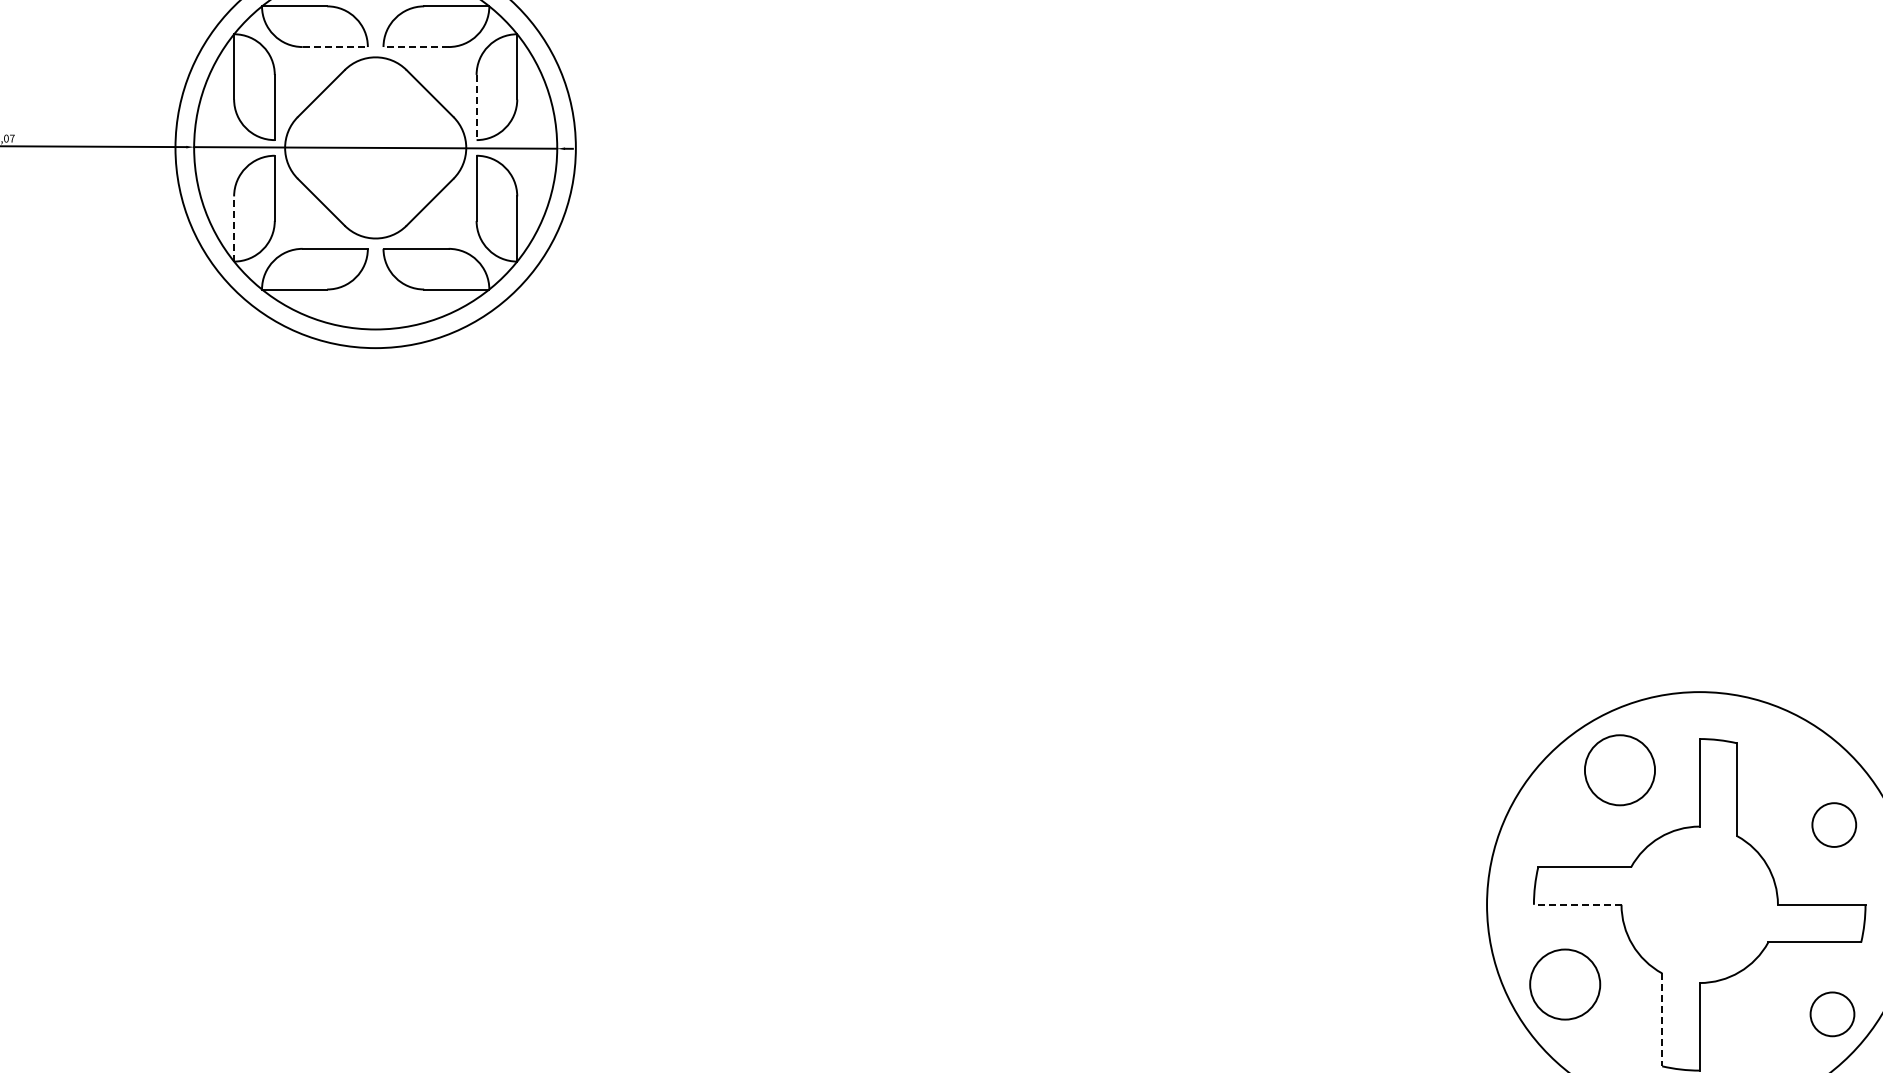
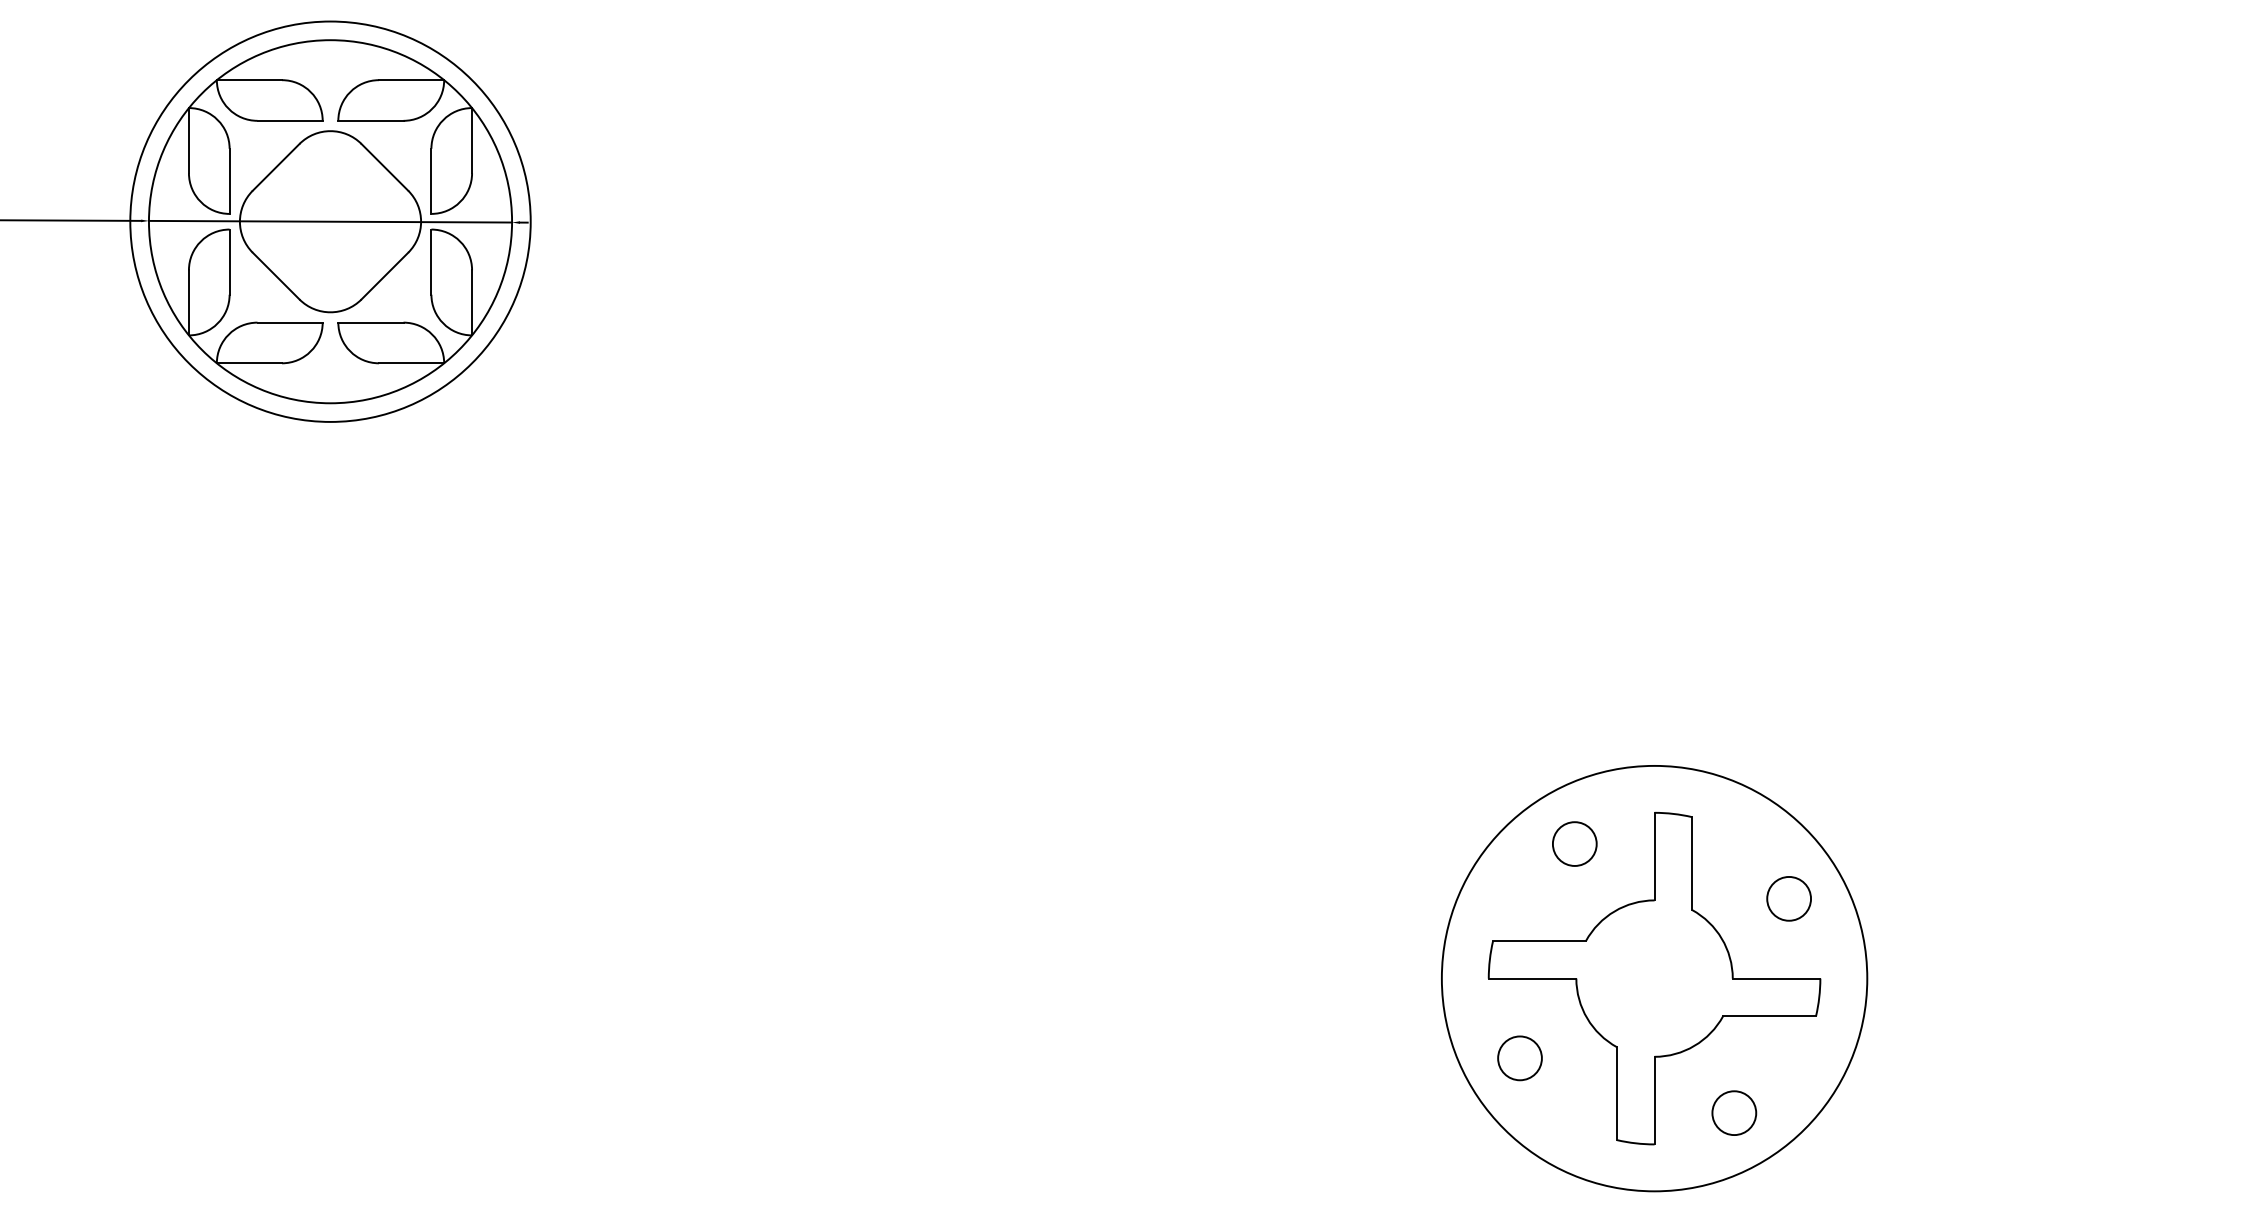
line: (335, 46) -> (290, 120), dashed -> solid
line: (415, 46) -> (370, 120), dashed -> solid
line: (476, 107) -> (431, 181), dashed -> solid
line: (233, 228) -> (188, 302), dashed -> solid
circle: (1619, 769) -> (1574, 843), size x0.62
line: (1577, 904) -> (1532, 978), dashed -> solid
circle: (1564, 984) -> (1519, 1058), size x0.62
circle: (1832, 1013) -> (1734, 1112), moved
line: (1662, 1020) -> (1617, 1094), dashed -> solid

